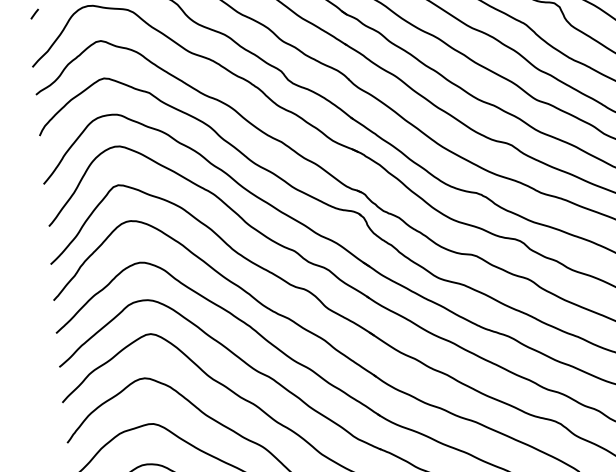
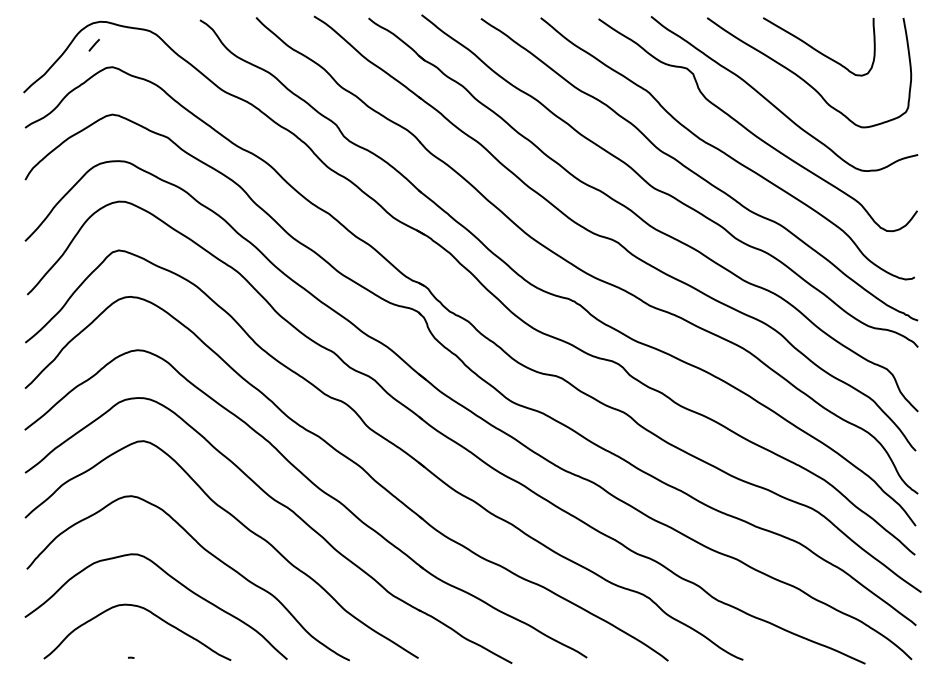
line: (34, 14) -> (93, 45), moved

